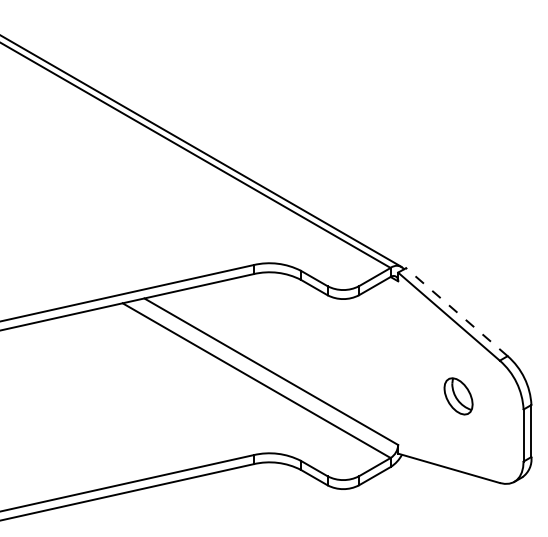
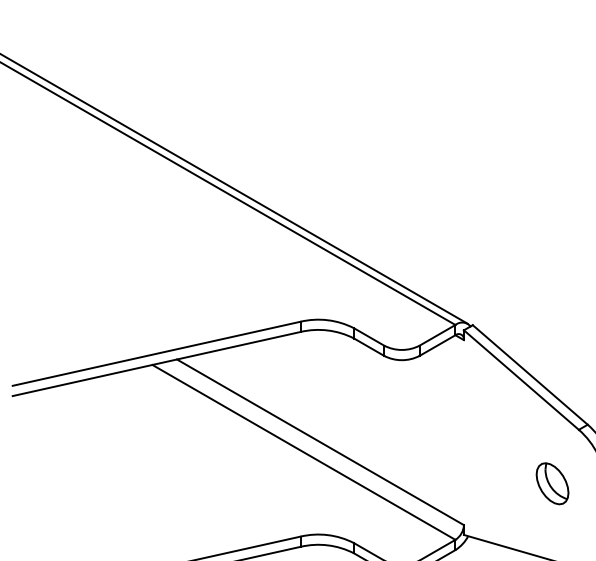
line: (456, 311) -> (529, 374), dashed -> solid
part: (458, 396) -> (552, 483), moved

